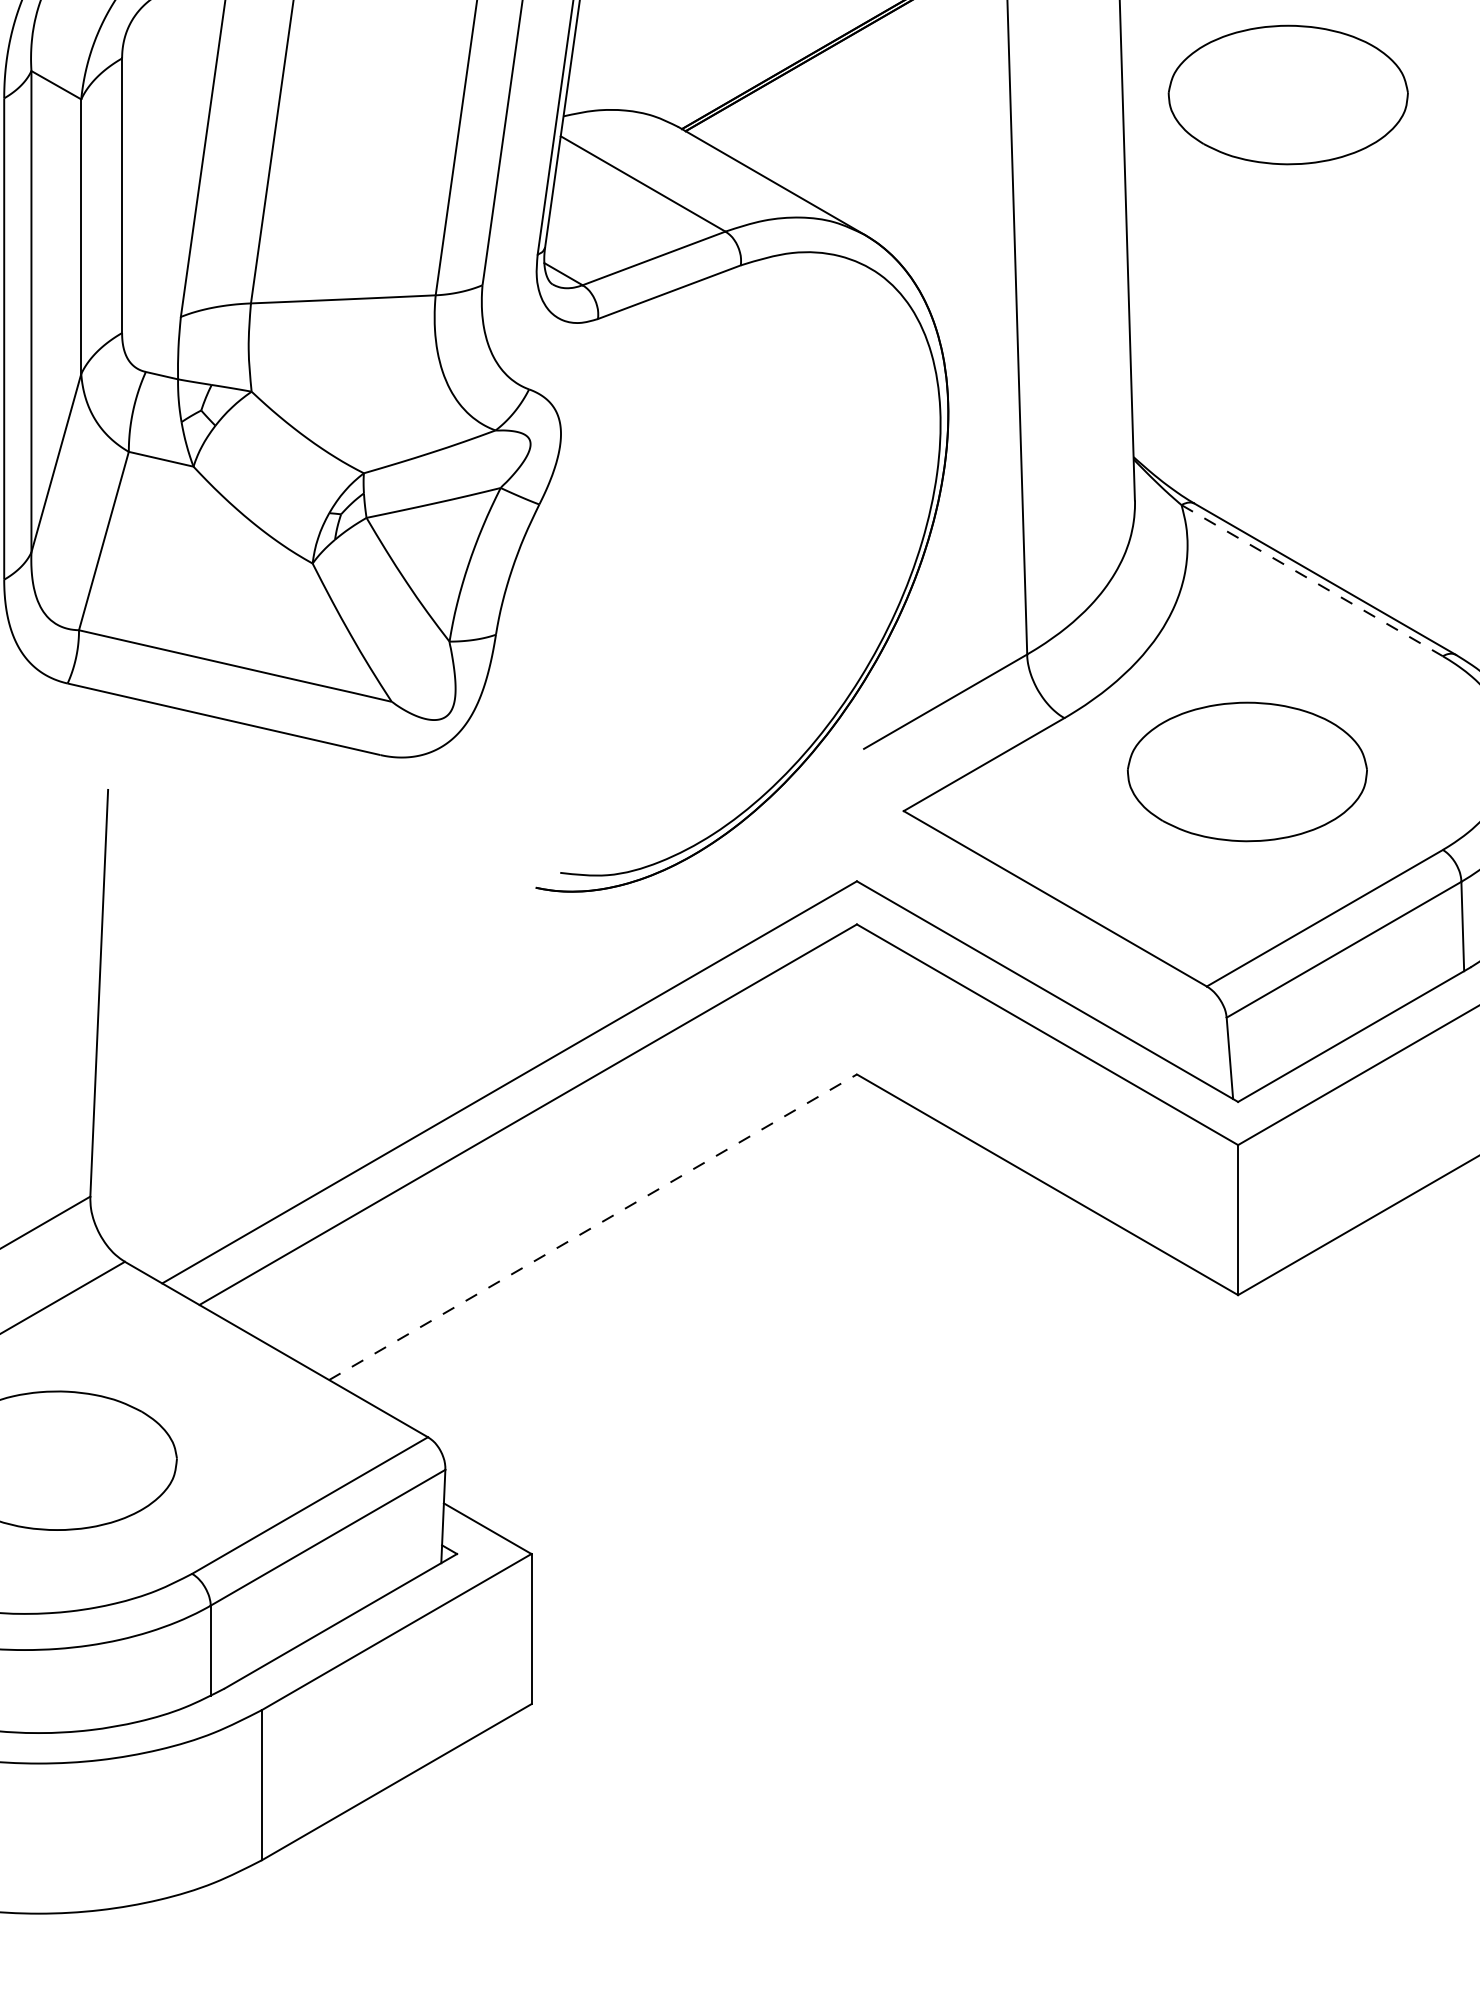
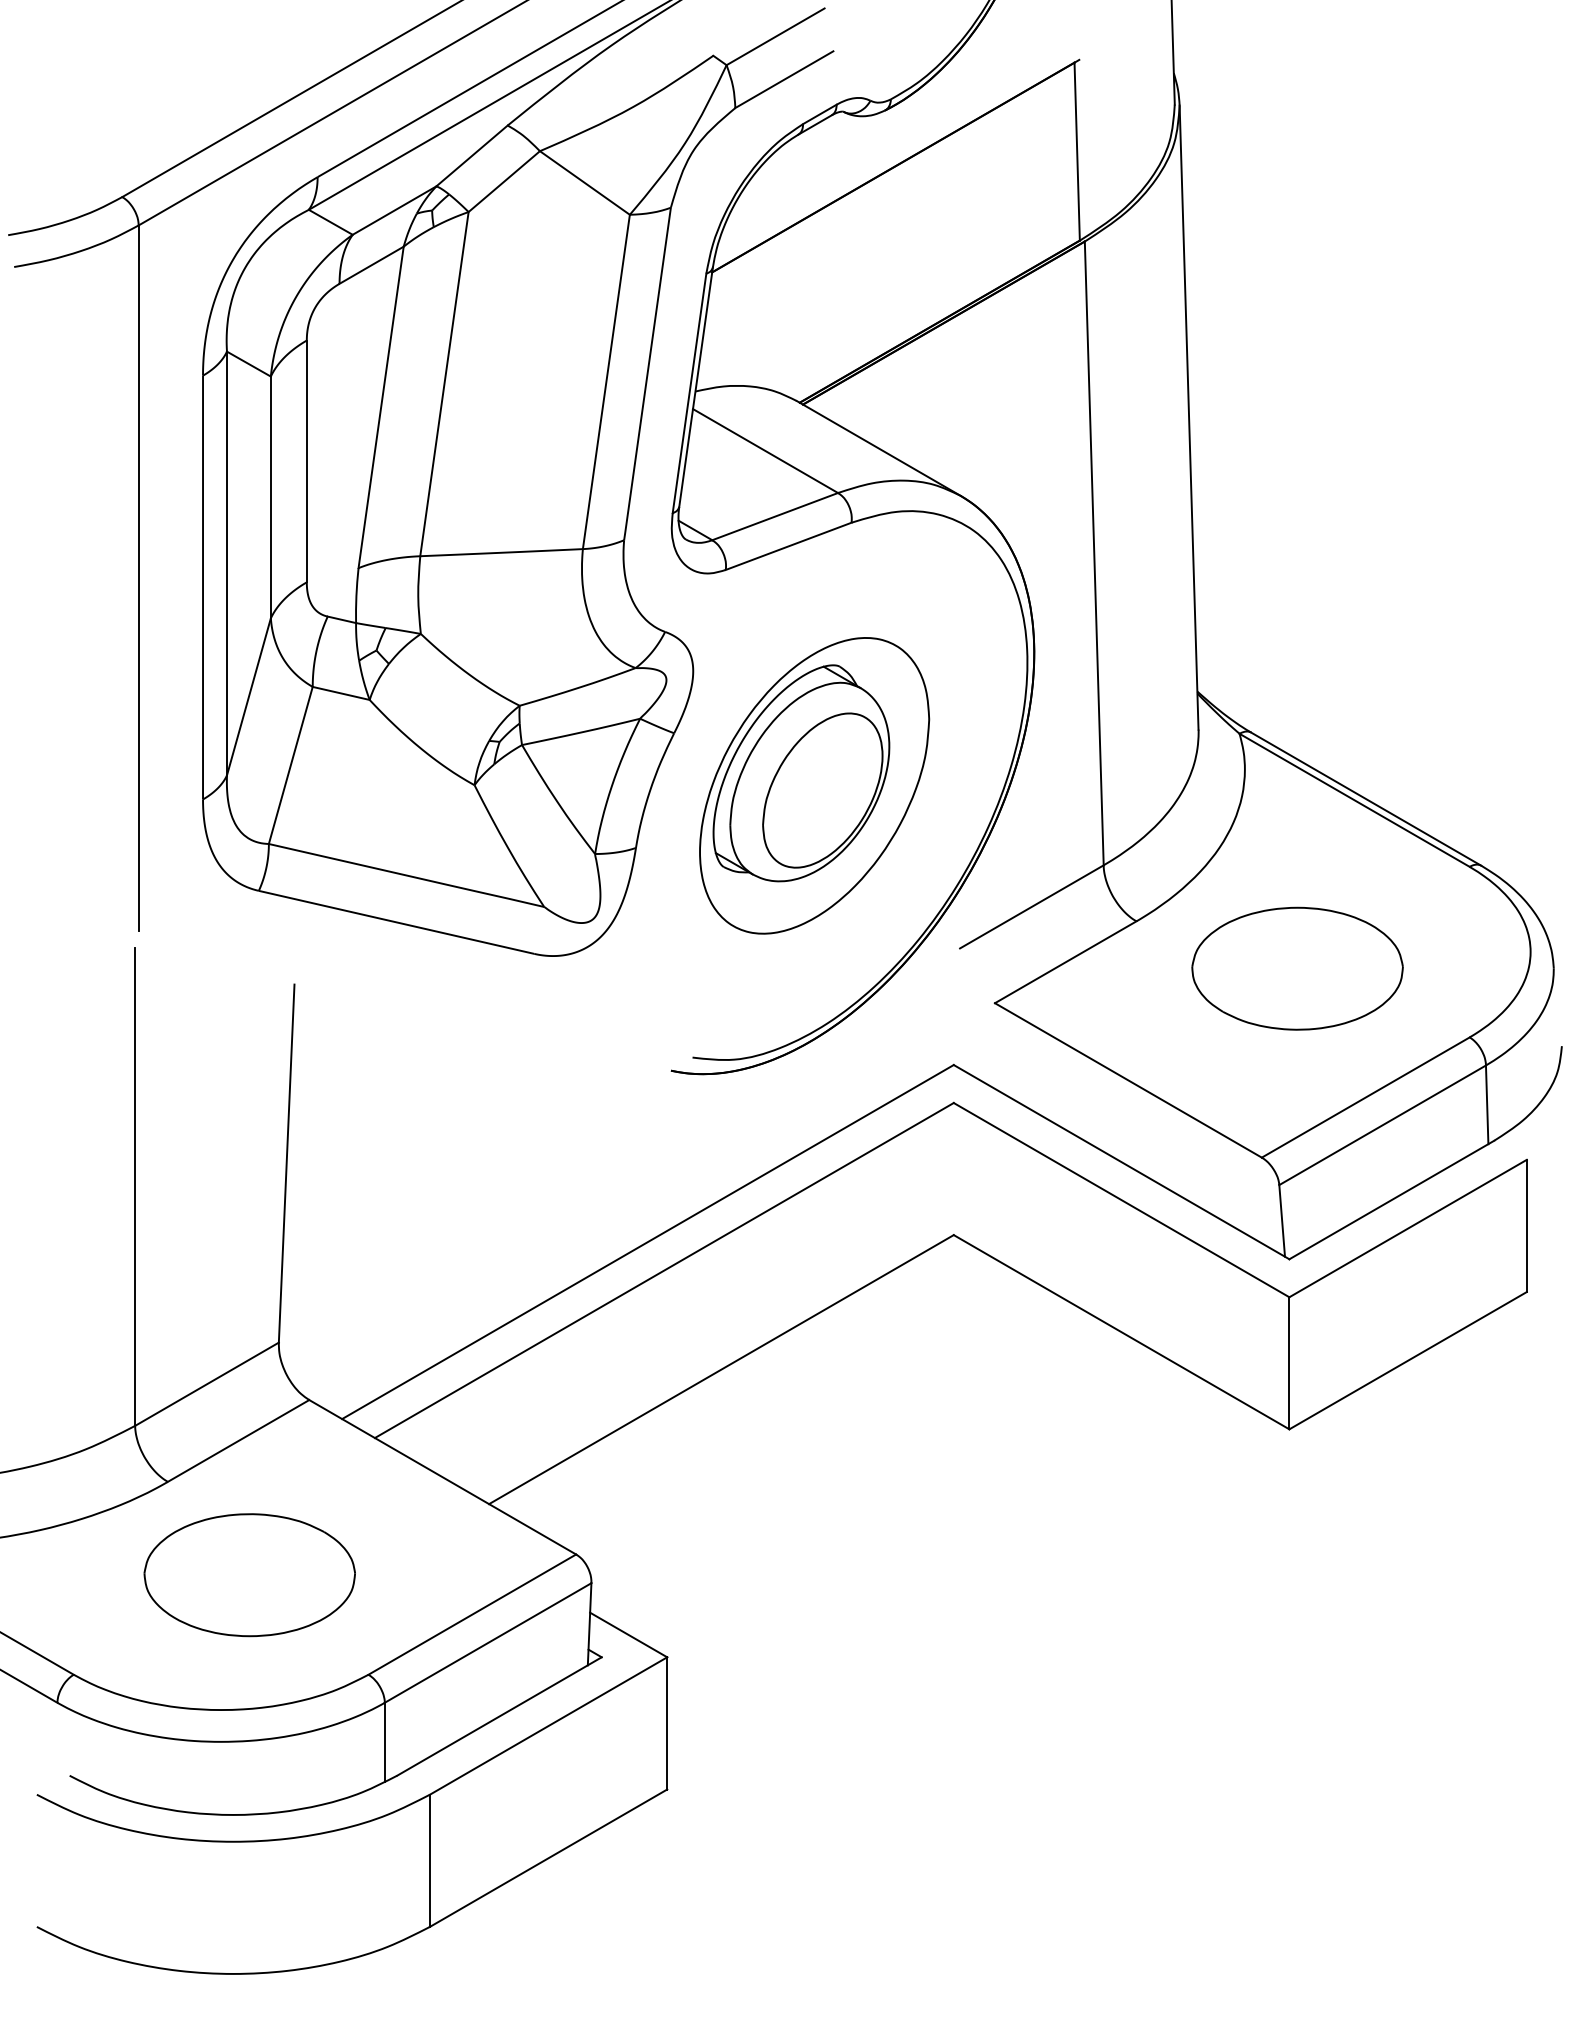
part: (1288, 94) -> (1333, 372), removed
part: (698, 563) -> (814, 785), added
line: (1312, 580) -> (1354, 800), dashed -> solid
line: (593, 1227) -> (721, 1369), dashed -> solid

